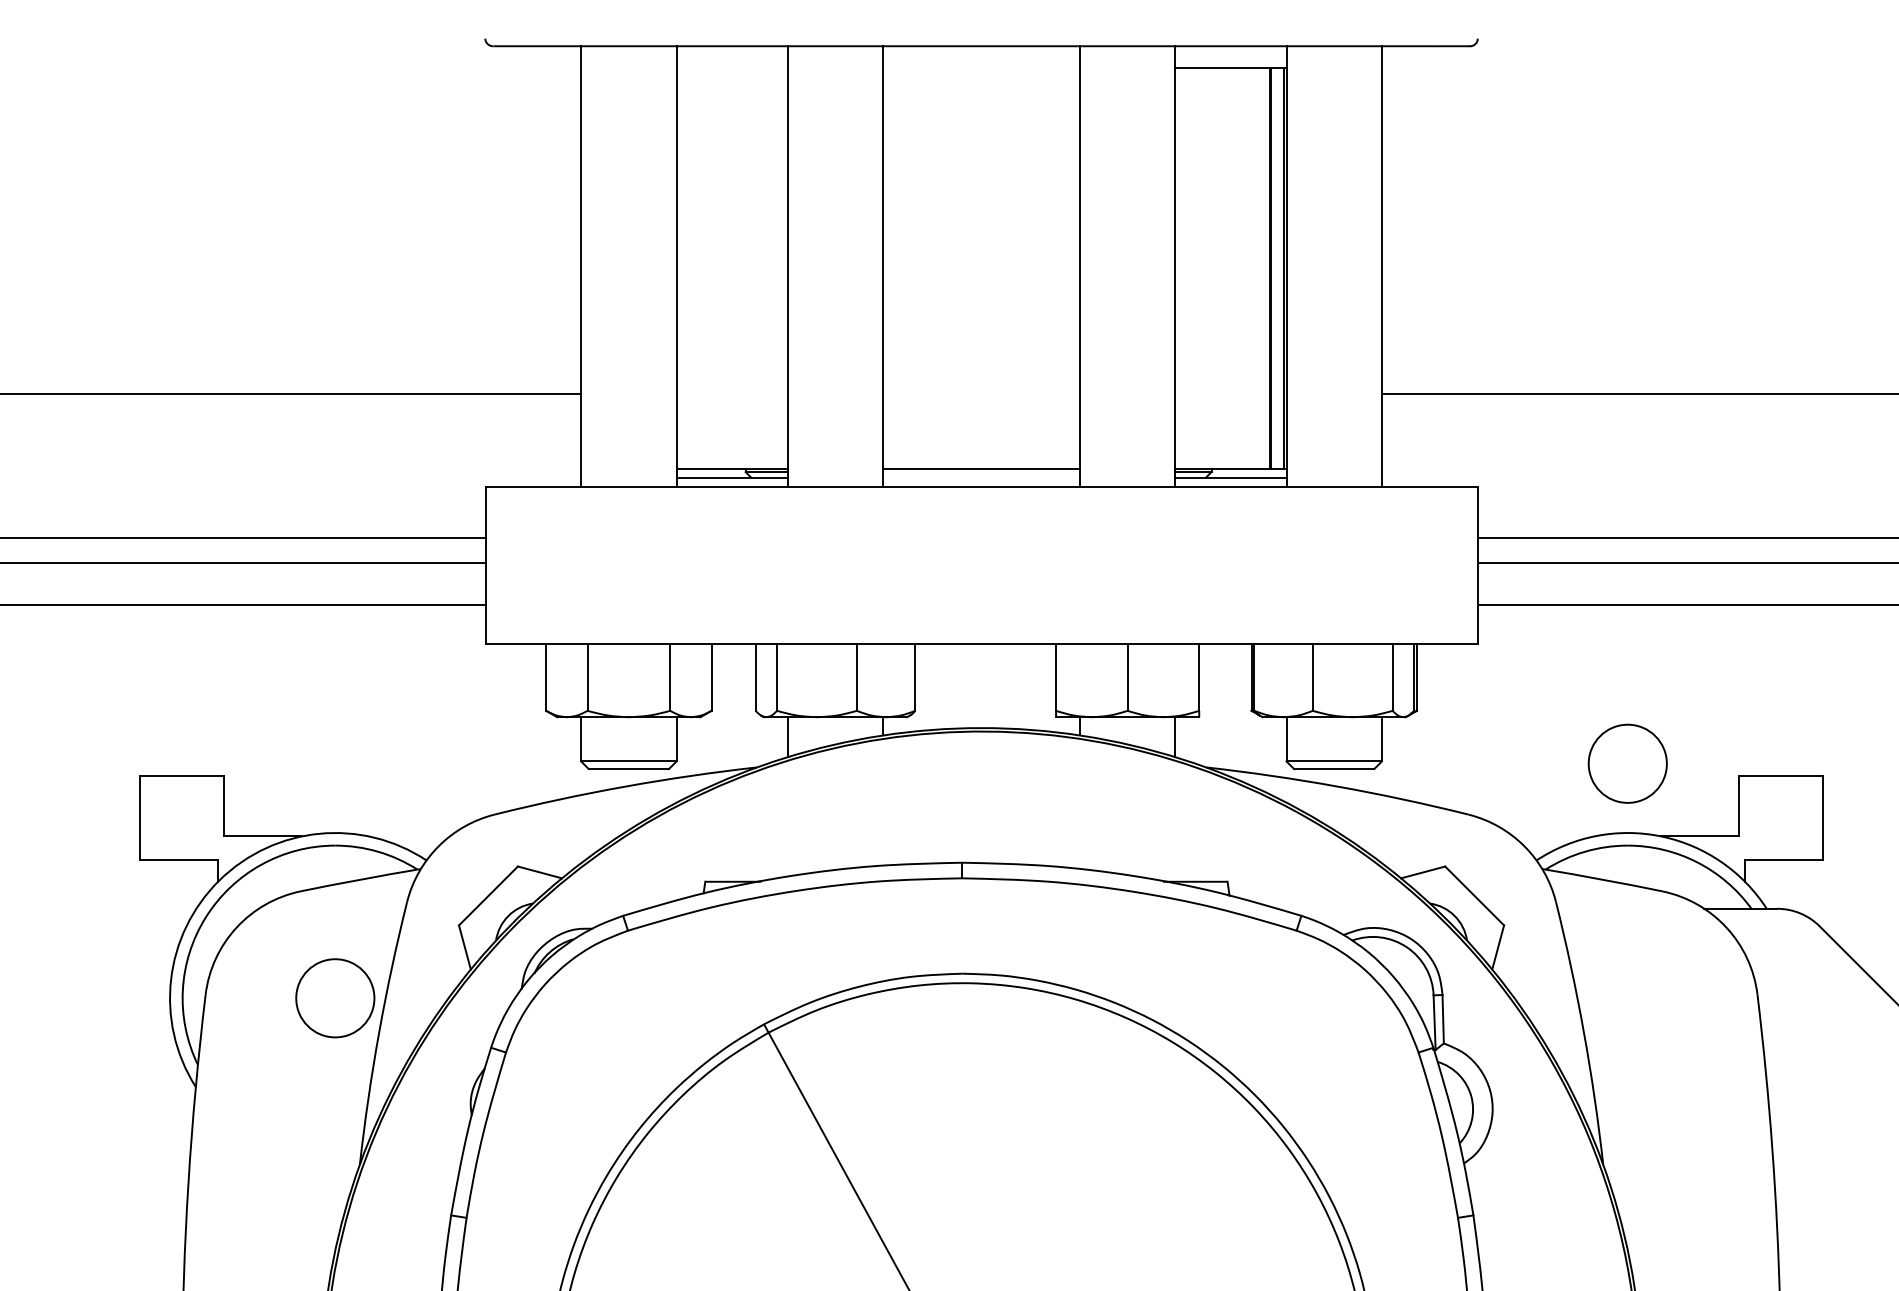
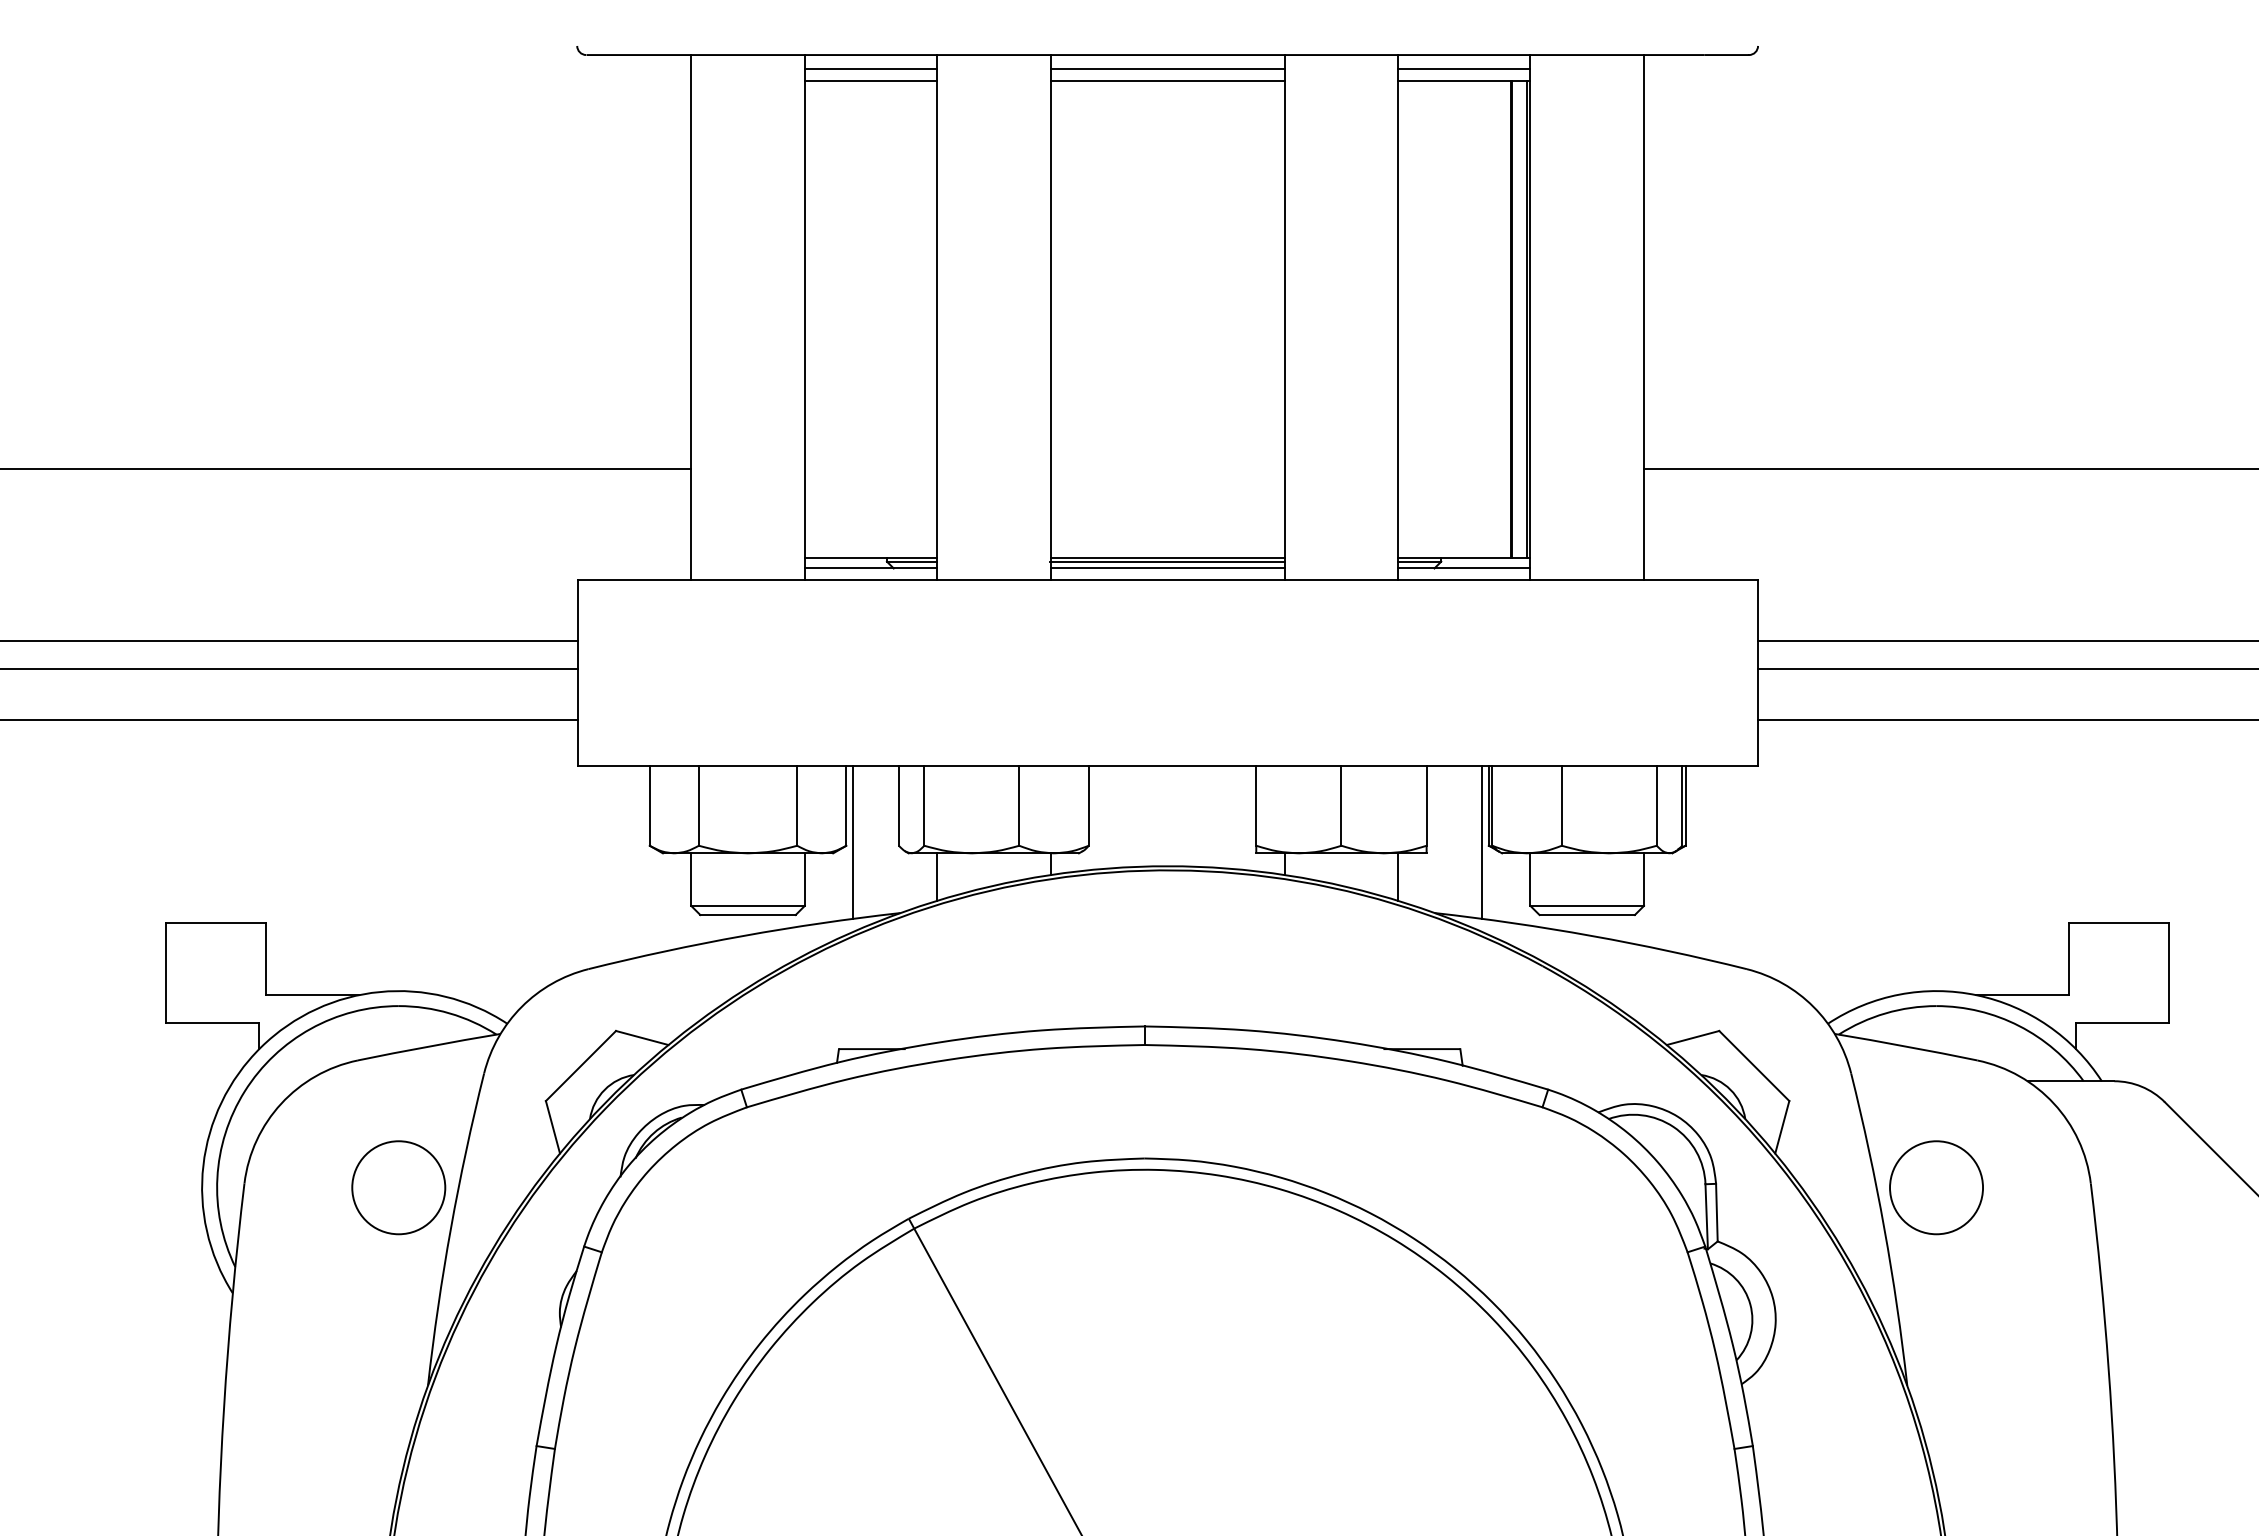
line: (731, 58) -> (870, 69), added
line: (981, 58) -> (1167, 69), added
line: (1231, 58) -> (1464, 69), added
line: (731, 67) -> (870, 80), added
line: (981, 67) -> (1167, 80), added
line: (981, 471) -> (1167, 561), added
line: (981, 477) -> (1167, 568), added
line: (716, 707) -> (852, 841), added
line: (1246, 707) -> (1482, 841), added
circle: (1627, 763) -> (1936, 1187), moved

